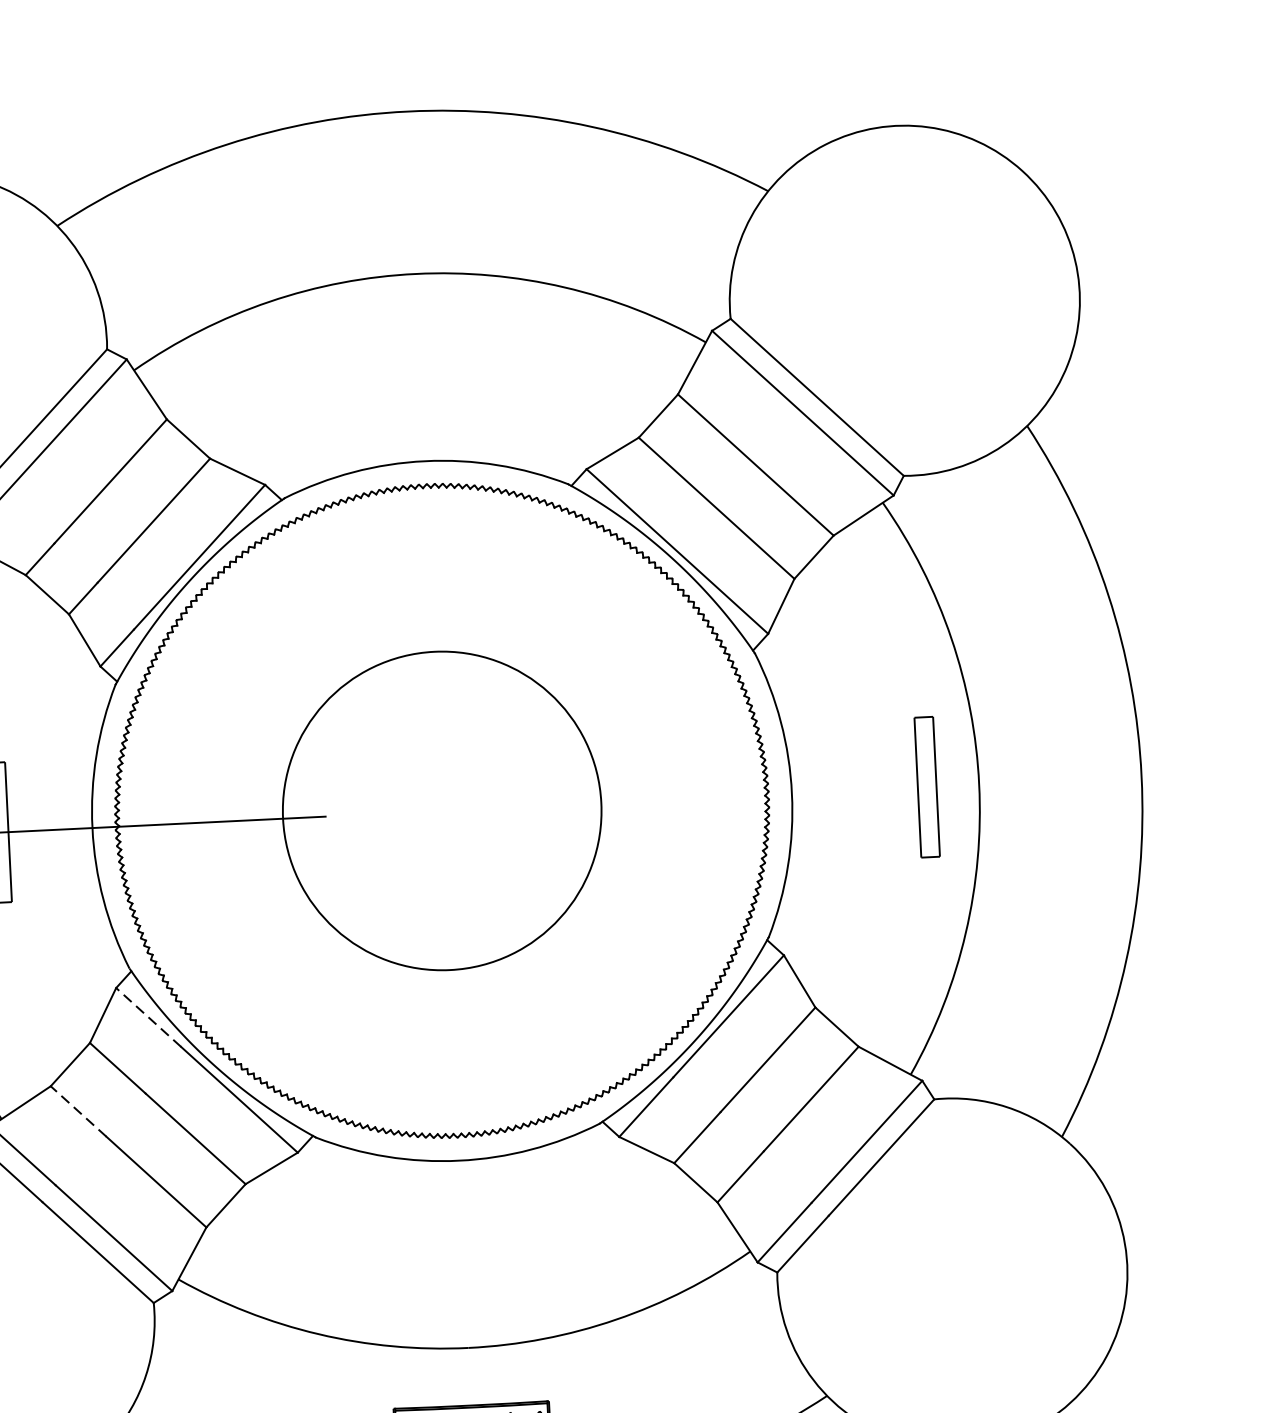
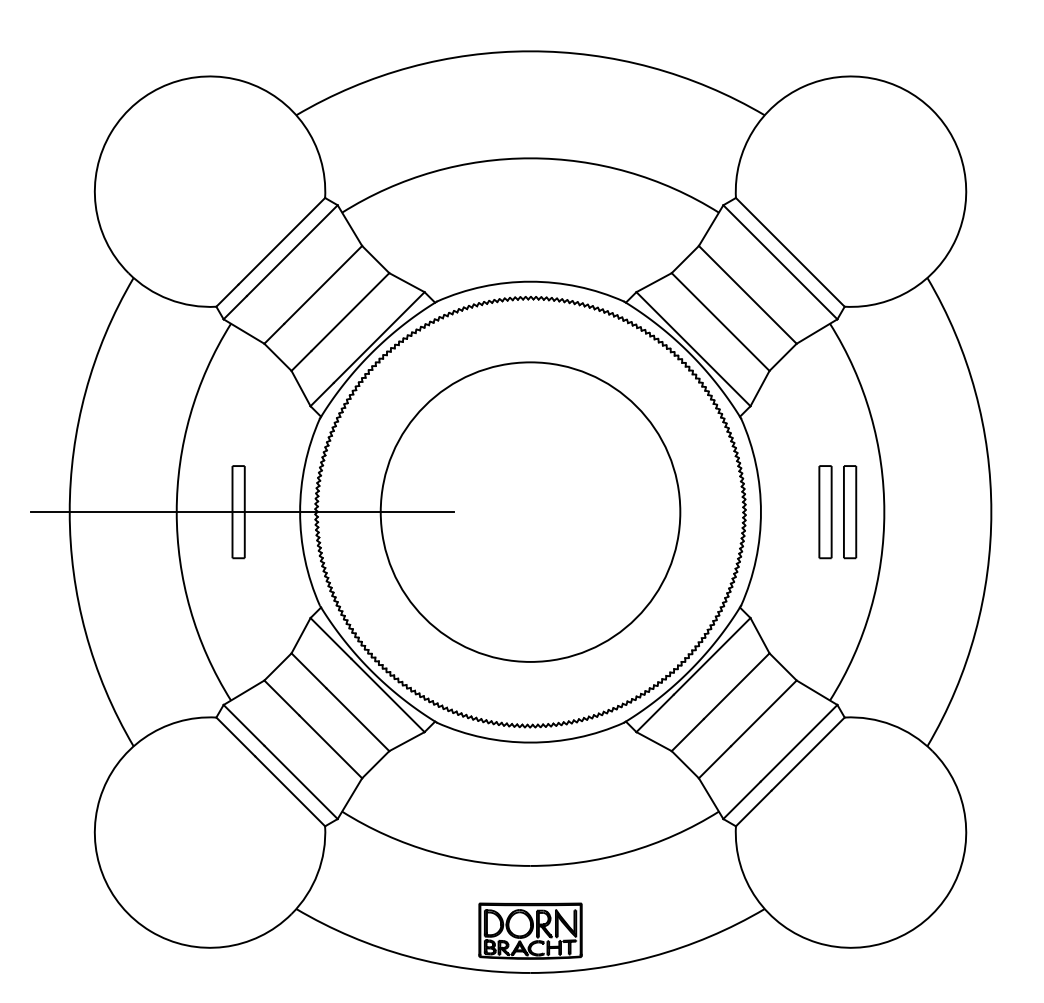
part: (889, 789) -> (825, 512), added
circle: (442, 809) -> (530, 511), size x1.43
line: (147, 1017) -> (330, 638), dashed -> solid
line: (78, 1112) -> (281, 698), dashed -> solid

